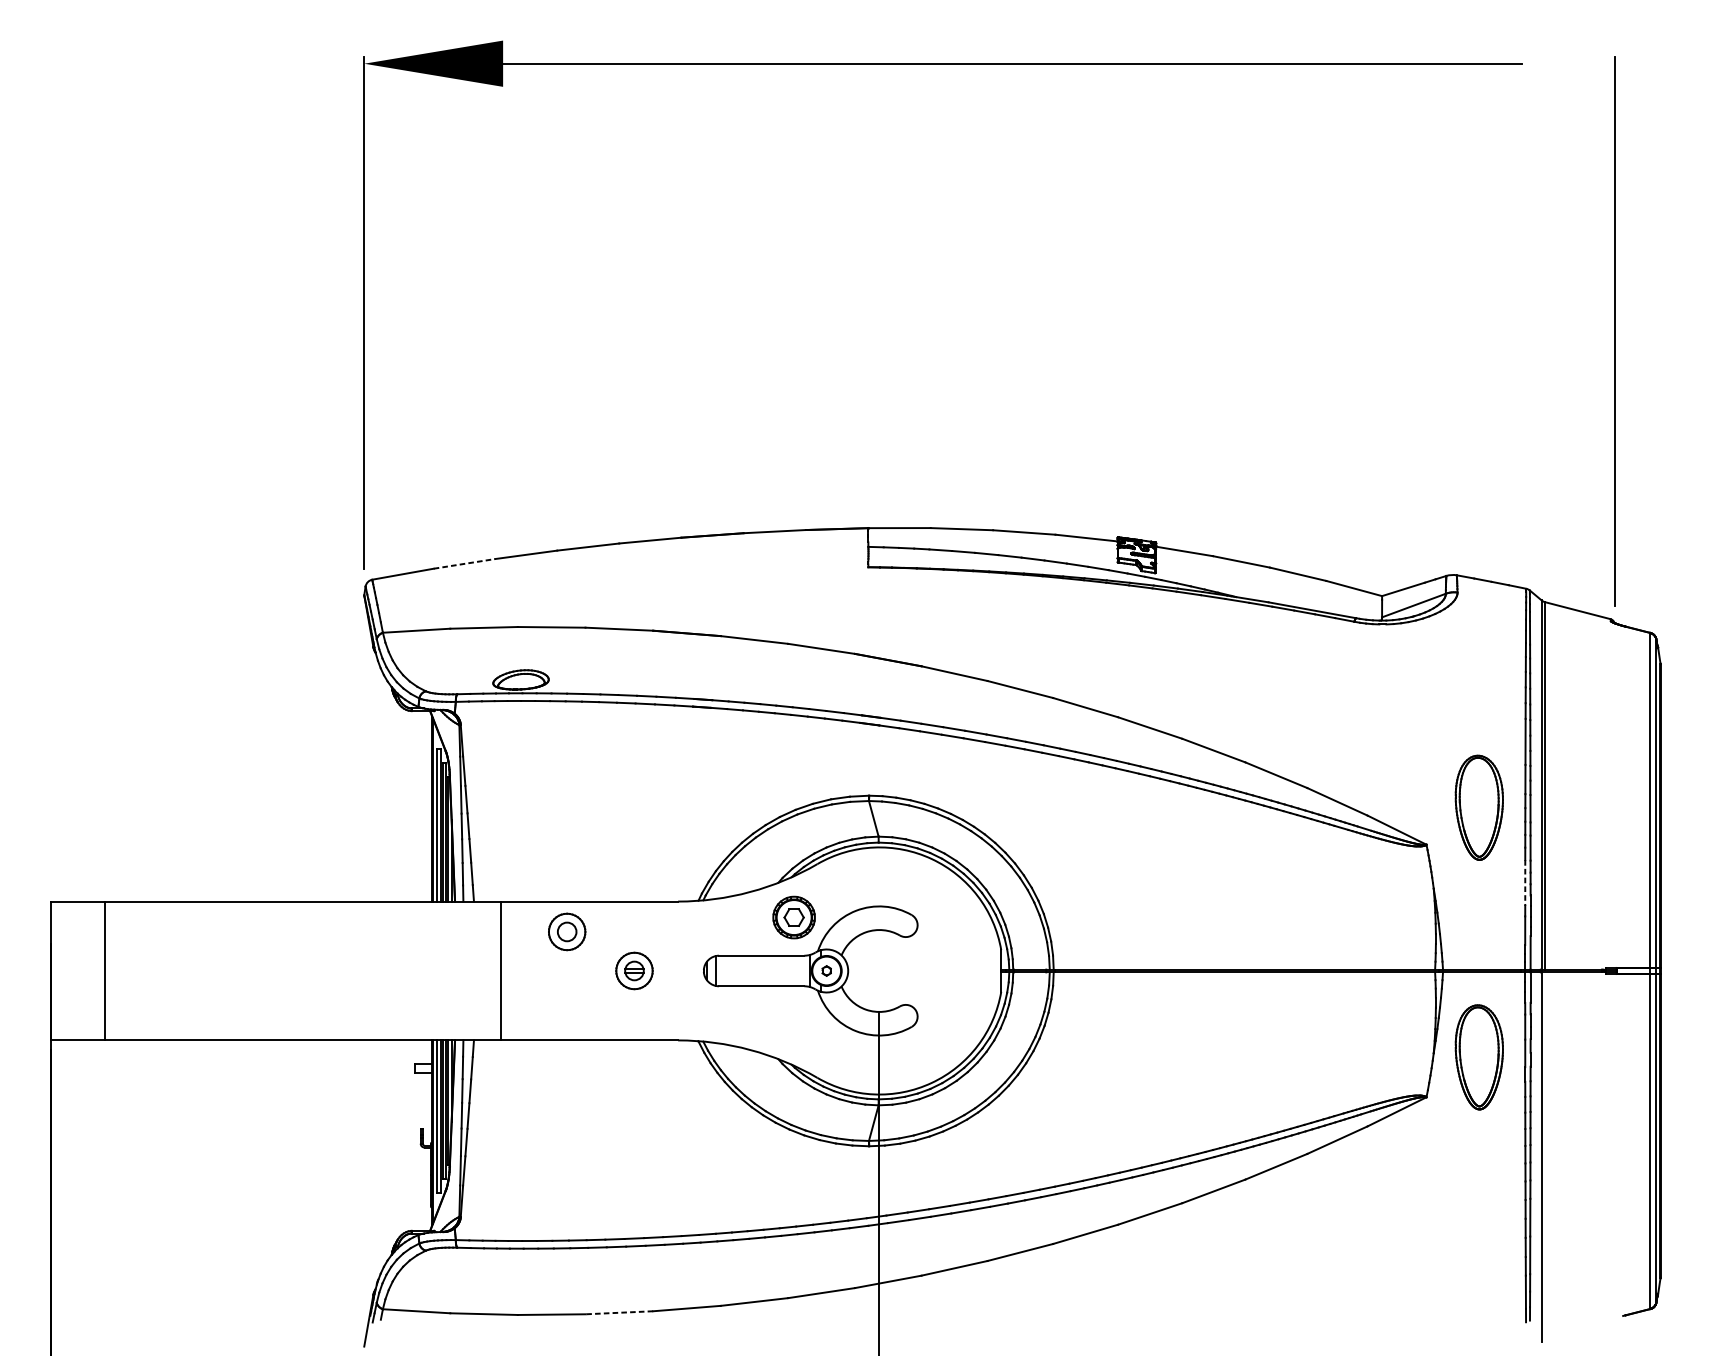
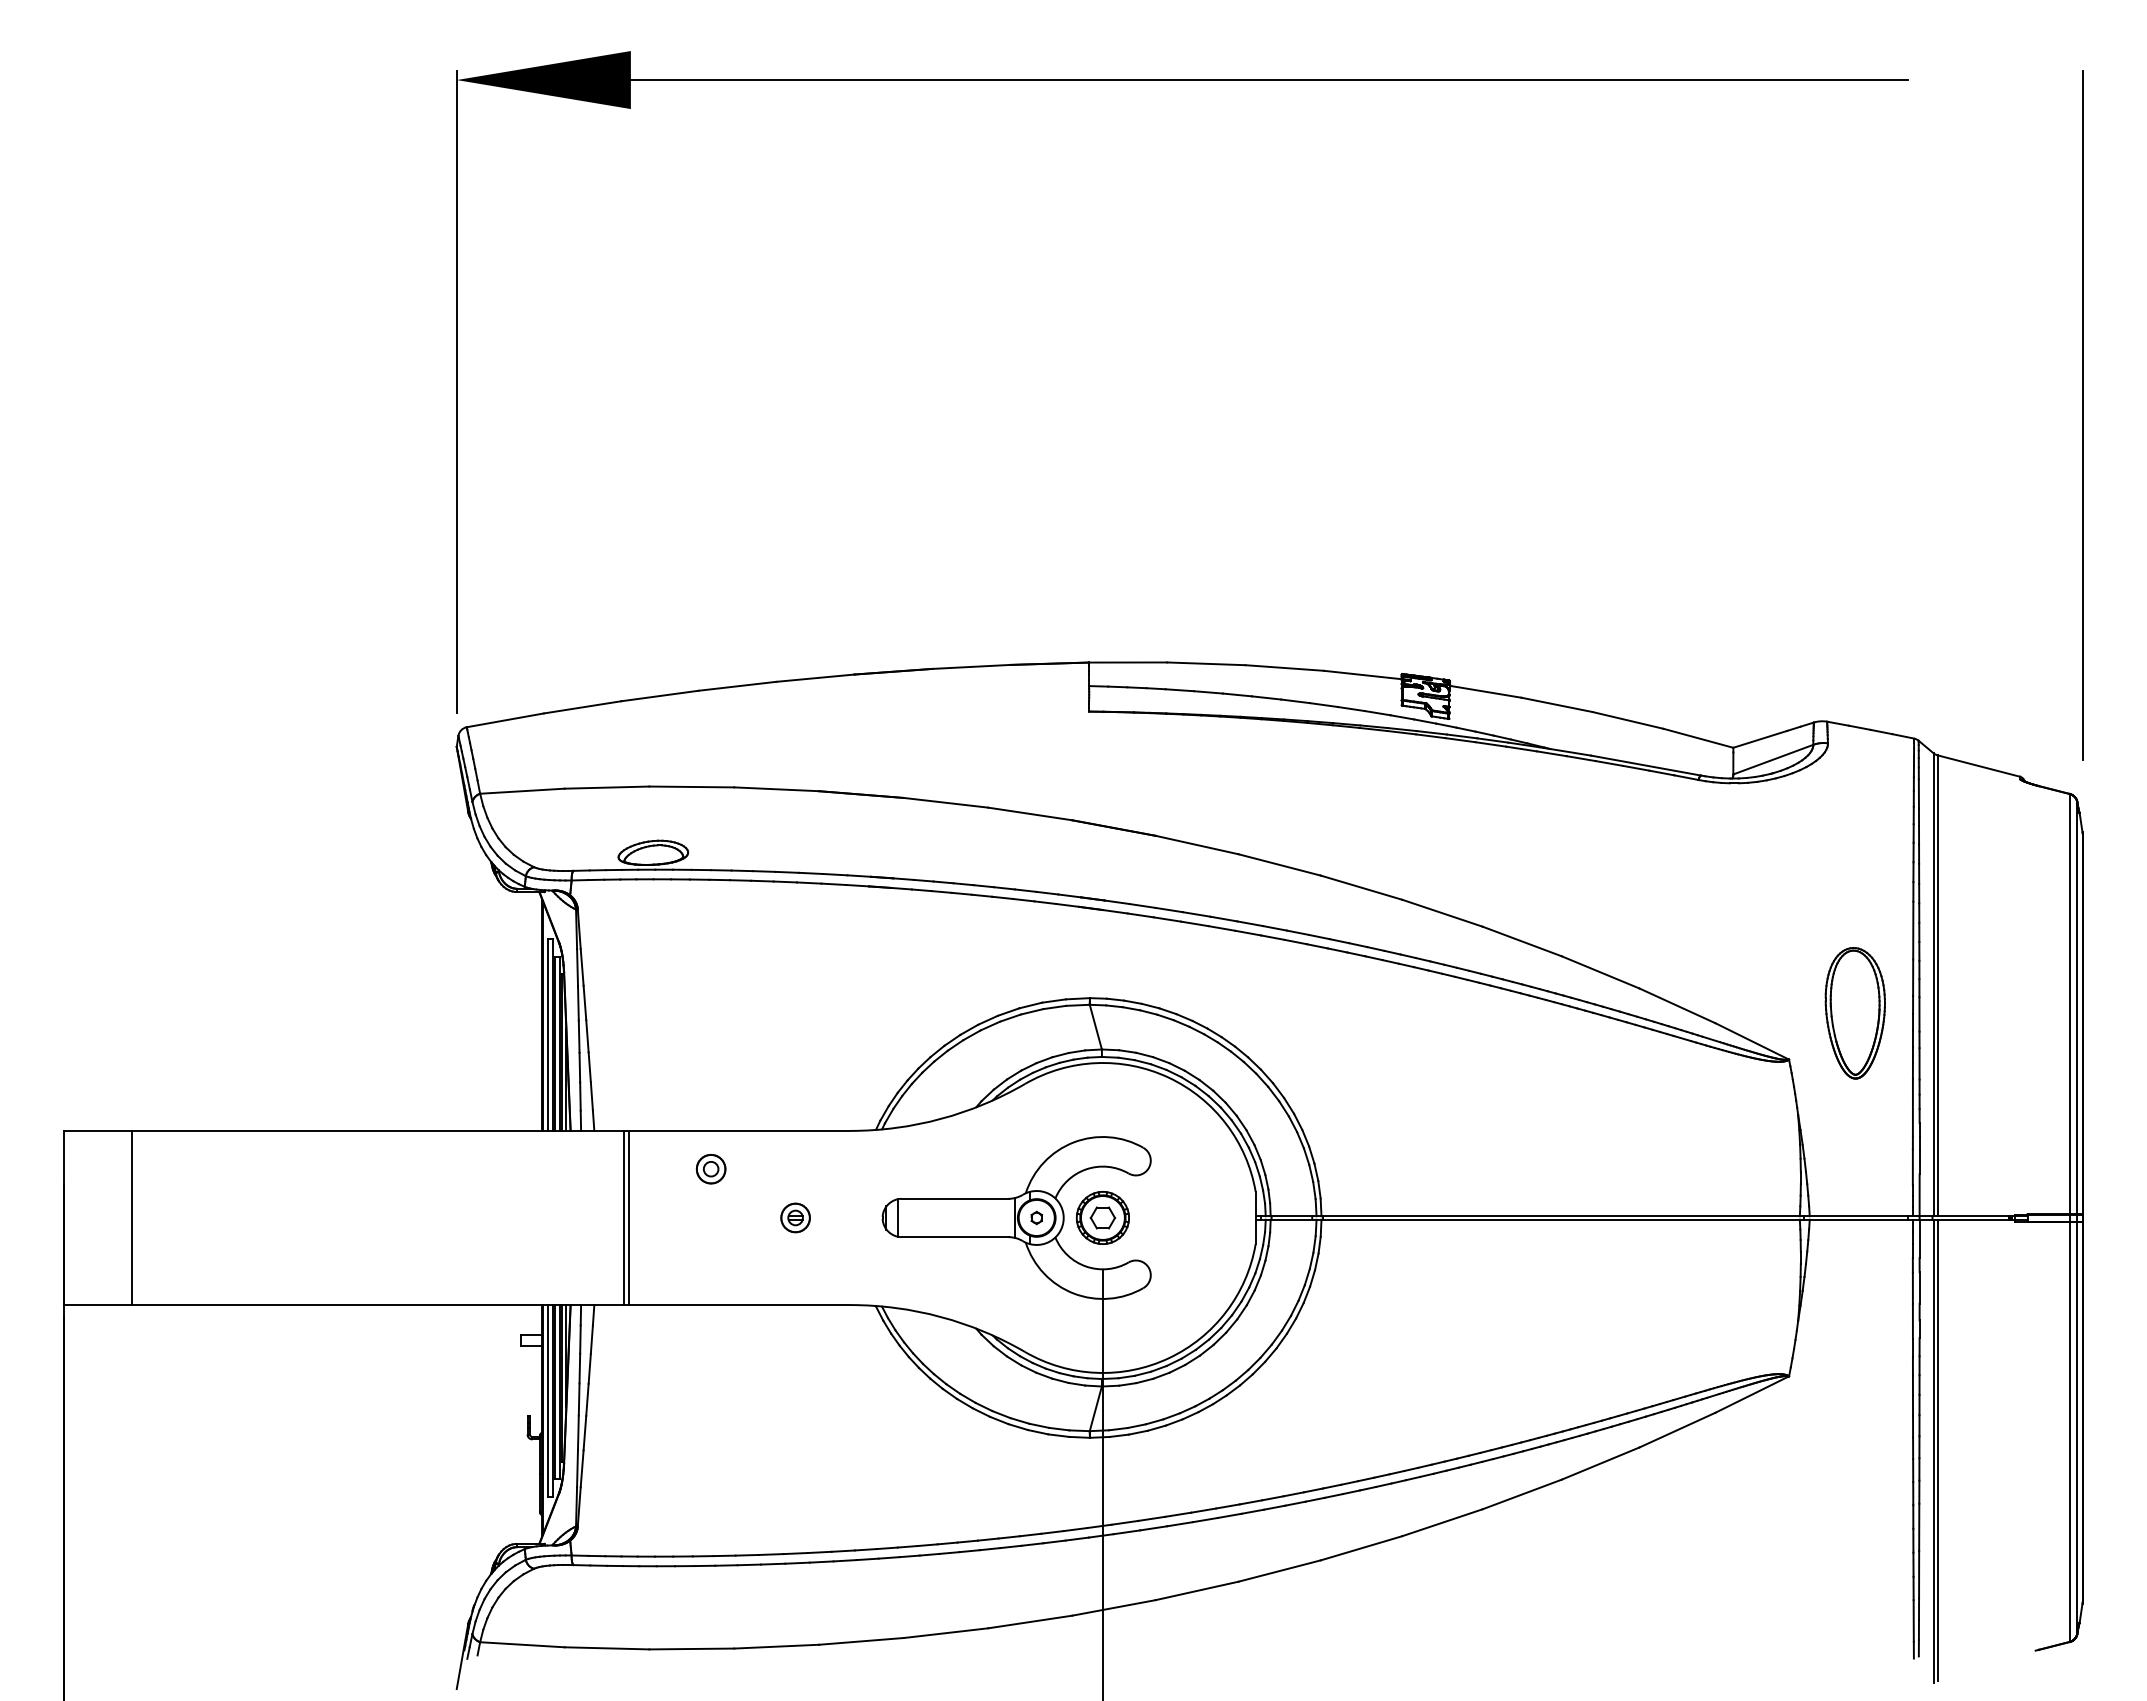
line: (1615, 331) -> (2082, 415), moved
line: (465, 563) -> (583, 707), dashed -> solid
line: (1524, 882) -> (1912, 1107), dashed -> solid
part: (793, 917) -> (1102, 1217), moved
part: (566, 932) -> (710, 1169), size x0.62
line: (498, 970) -> (624, 1217), added
part: (634, 970) -> (795, 1217), size x0.62
part: (1478, 1057) -> (1854, 1326), removed
line: (1544, 1155) -> (1937, 1449), added
line: (619, 1312) -> (776, 1646), dashed -> solid

